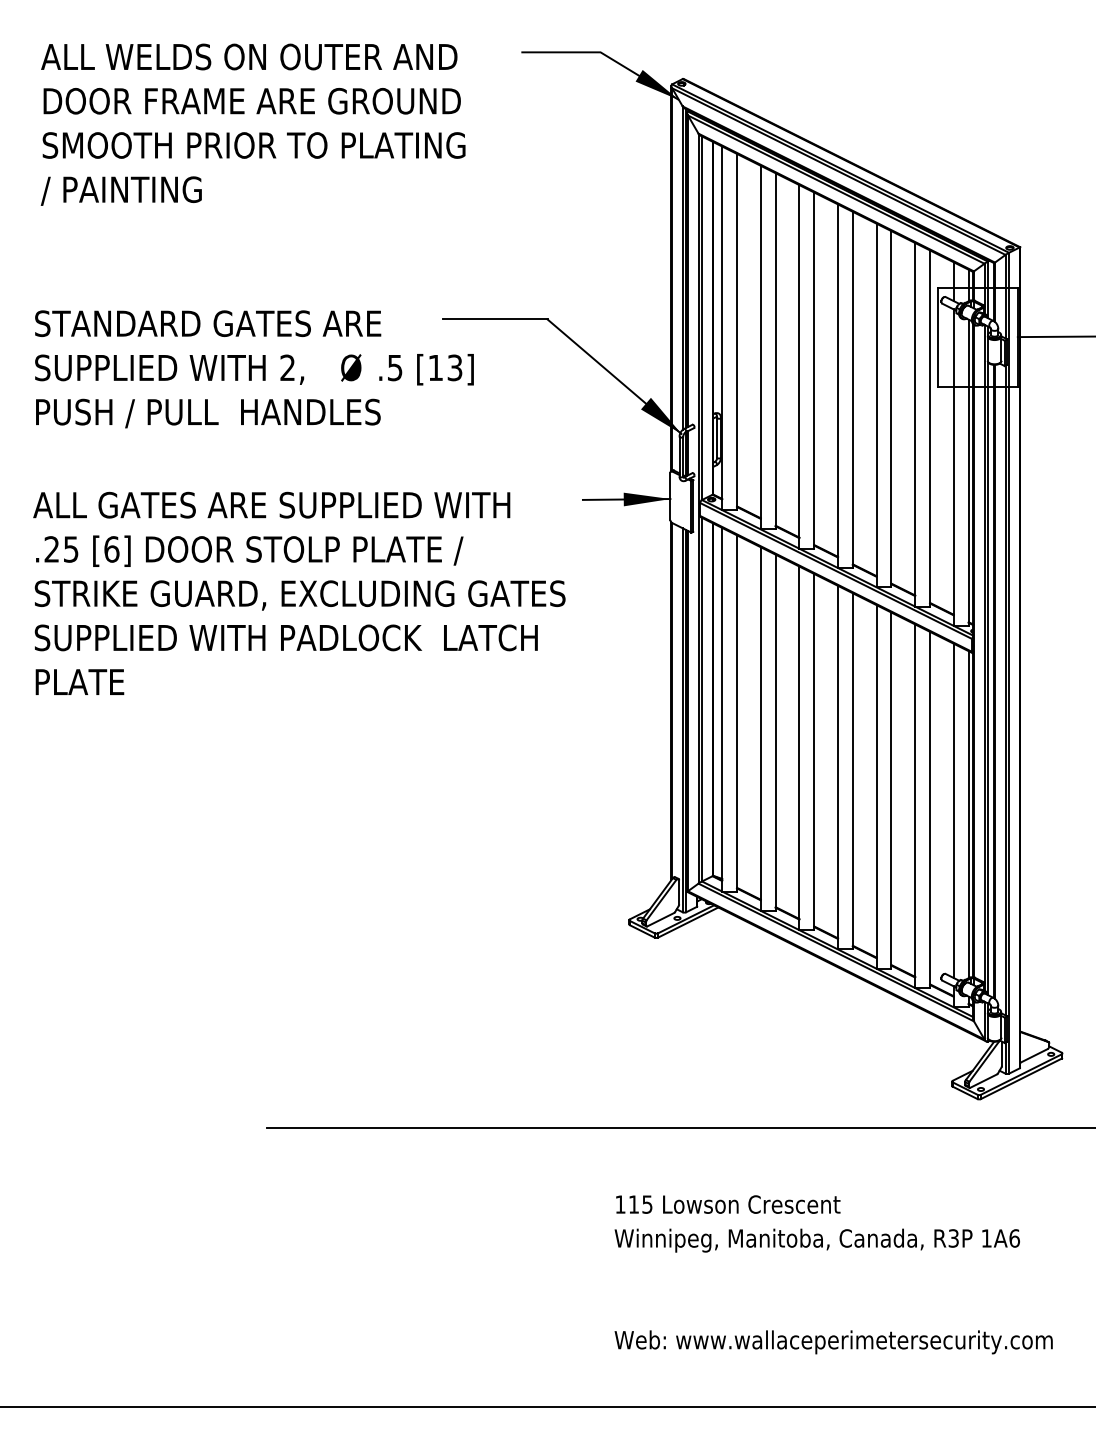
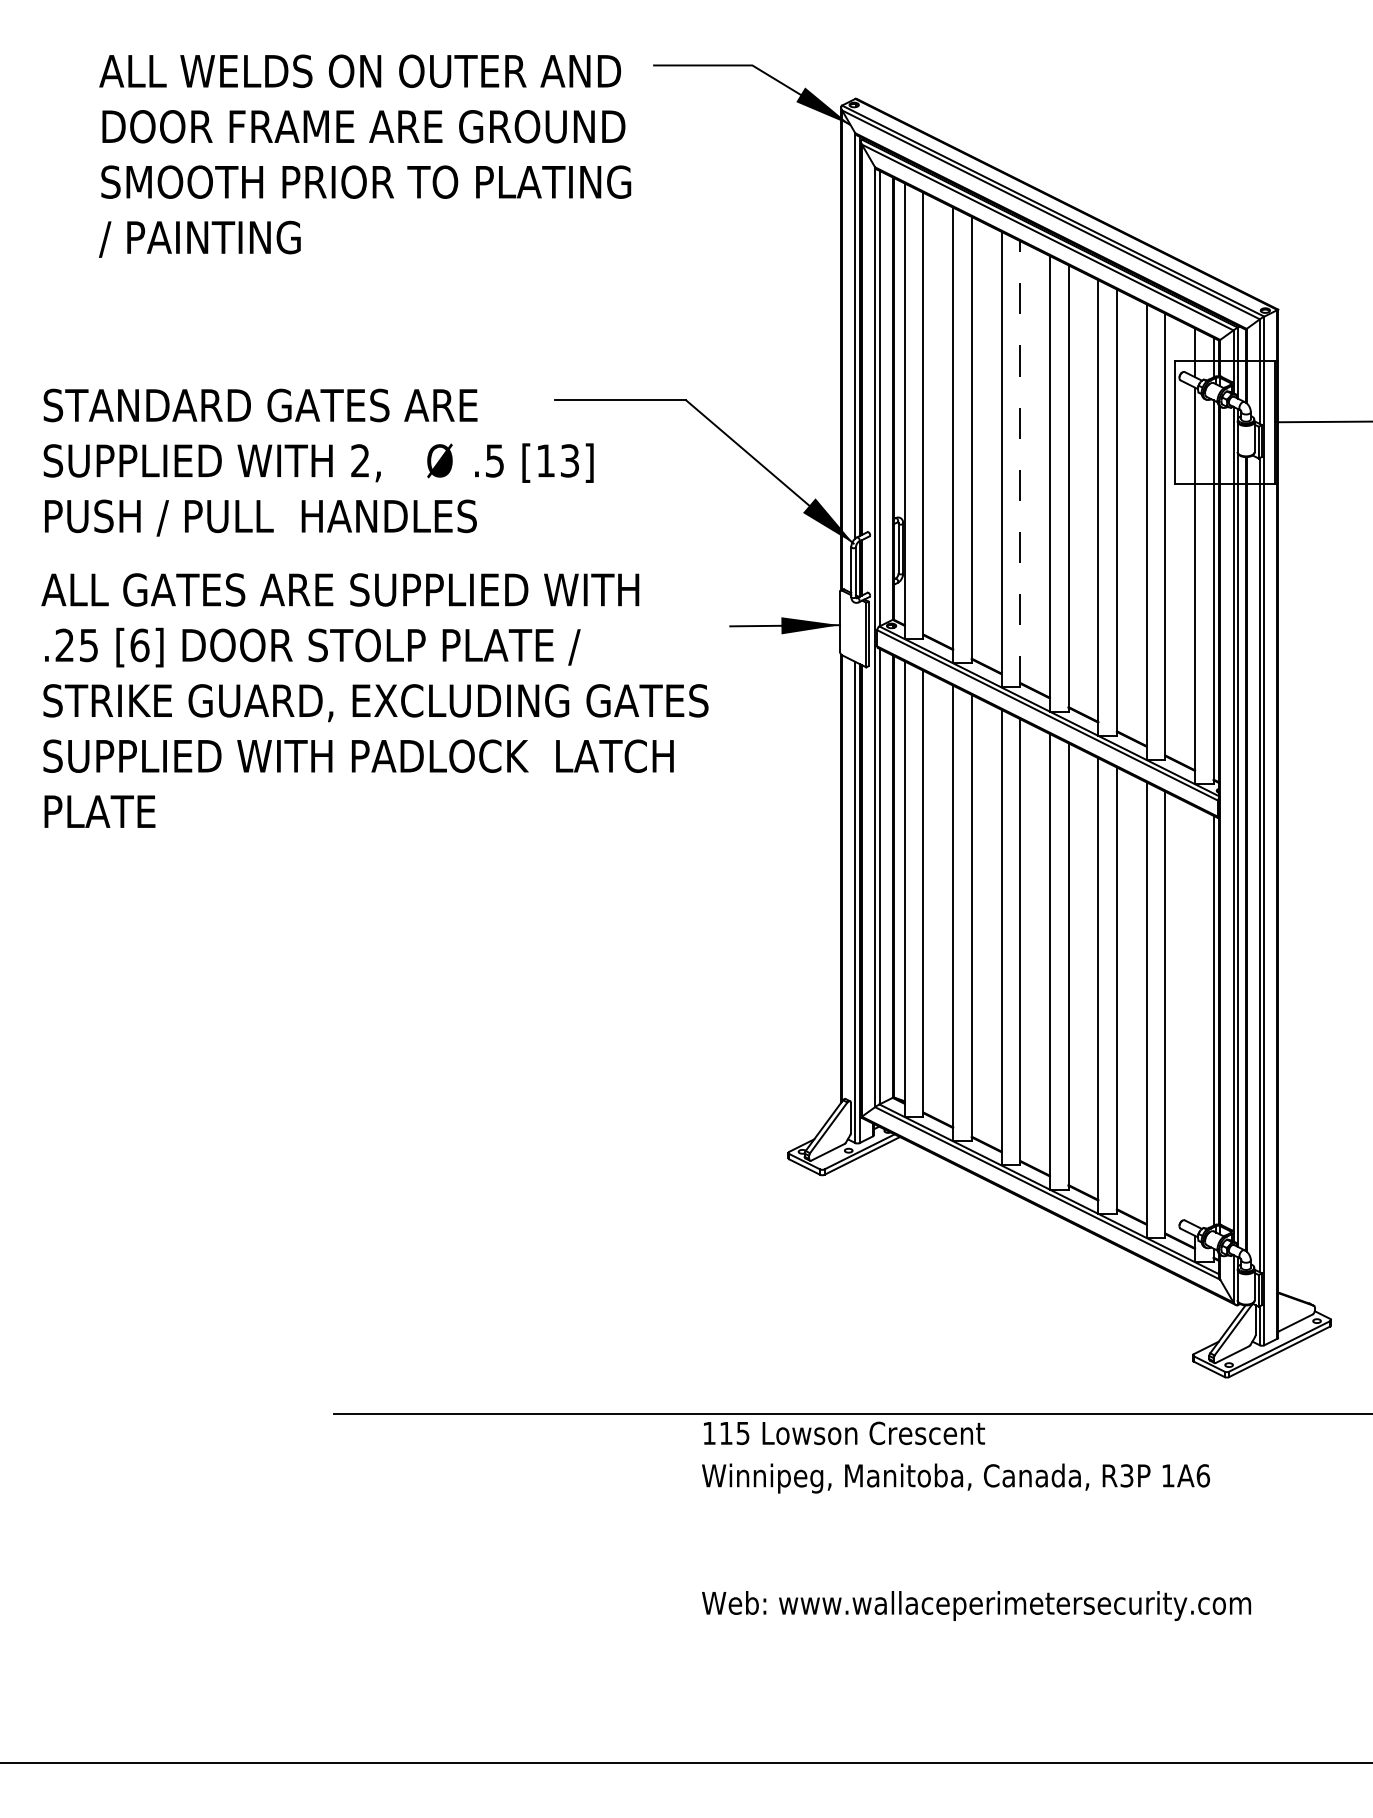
text: (253, 124) -> (365, 155), moved
line: (814, 369) -> (1020, 463), solid -> dashed
text: (299, 593) -> (374, 700), moved
line: (954, 810) -> (1195, 1015), removed
text: (833, 1274) -> (976, 1520), moved

